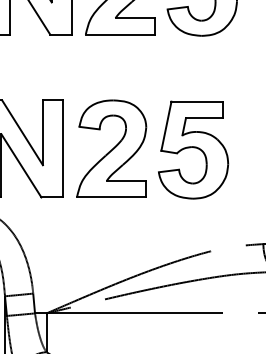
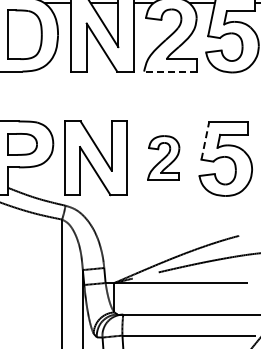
line: (119, 34) -> (169, 71), solid -> dashed
line: (166, 125) -> (205, 140), solid -> dashed
part: (111, 147) -> (163, 157), size x0.6

